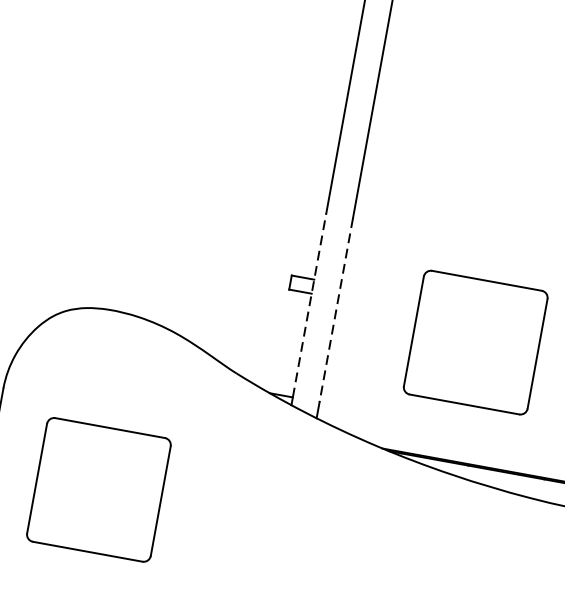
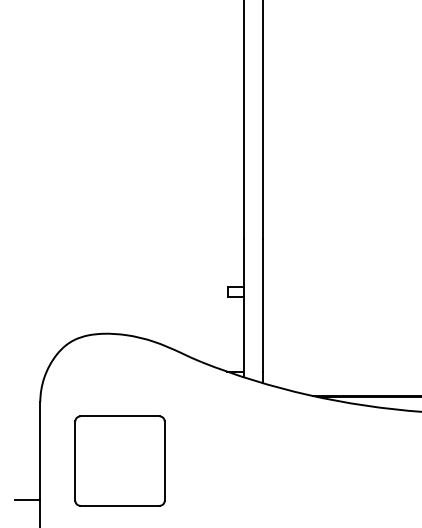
line: (310, 305) -> (244, 305), dashed -> solid
line: (336, 310) -> (263, 305), dashed -> solid
part: (475, 341) -> (364, 309), removed

